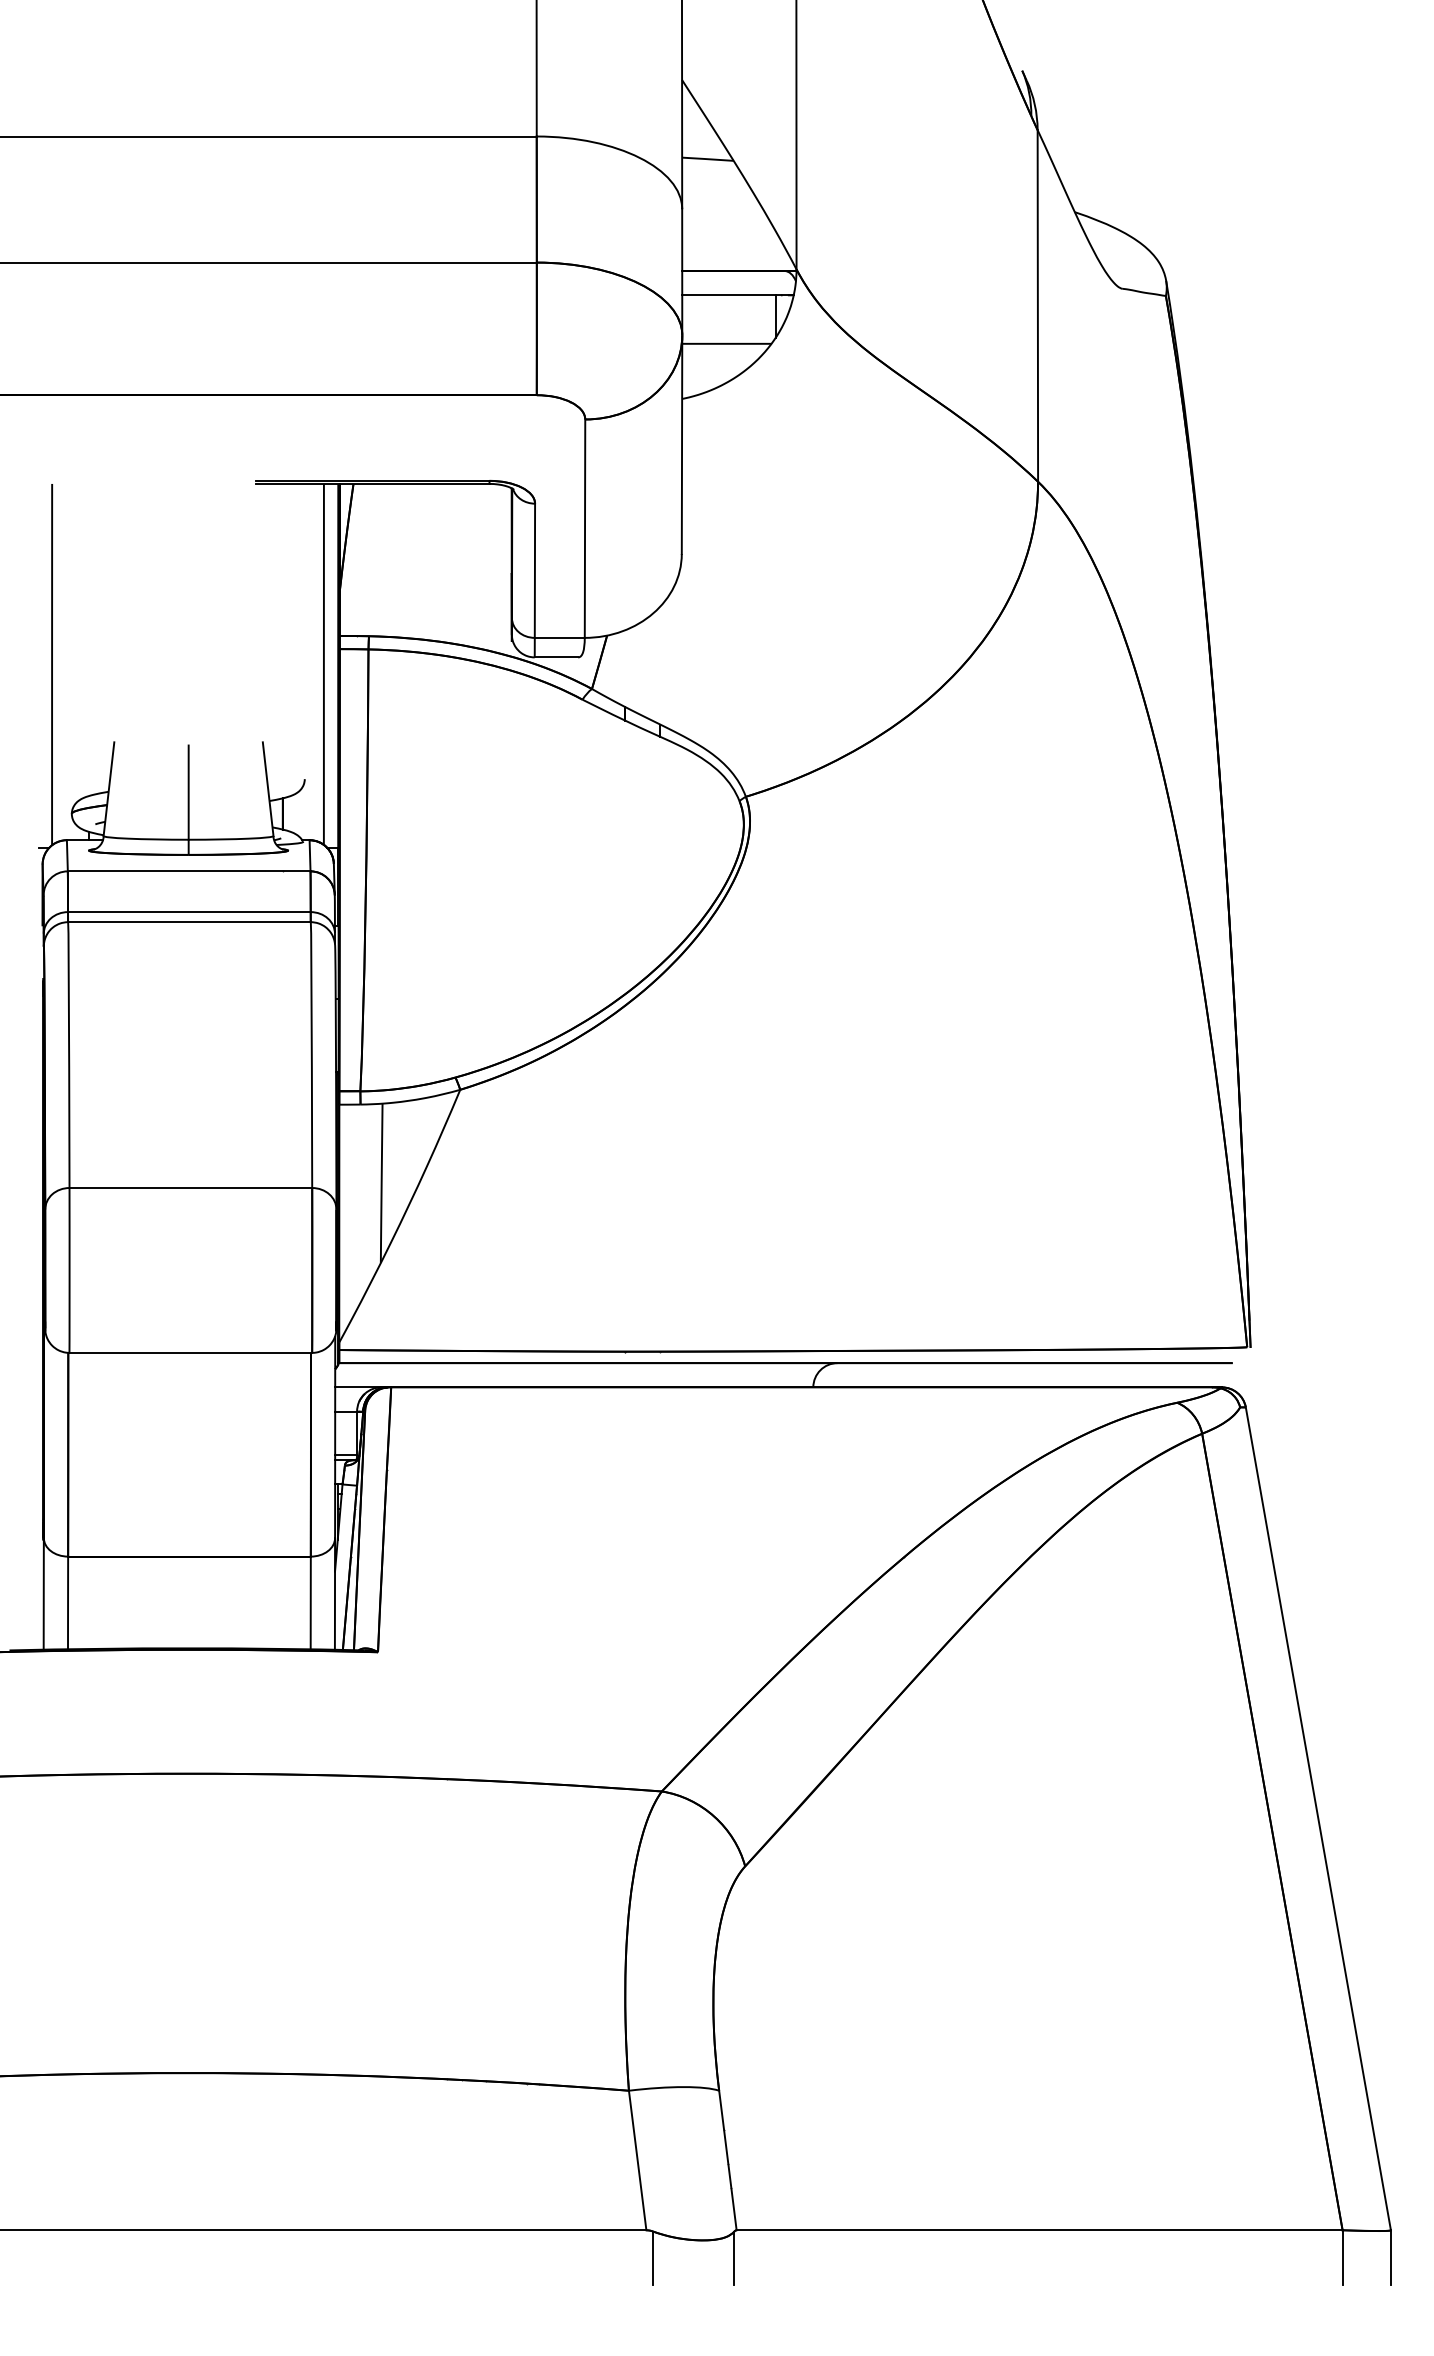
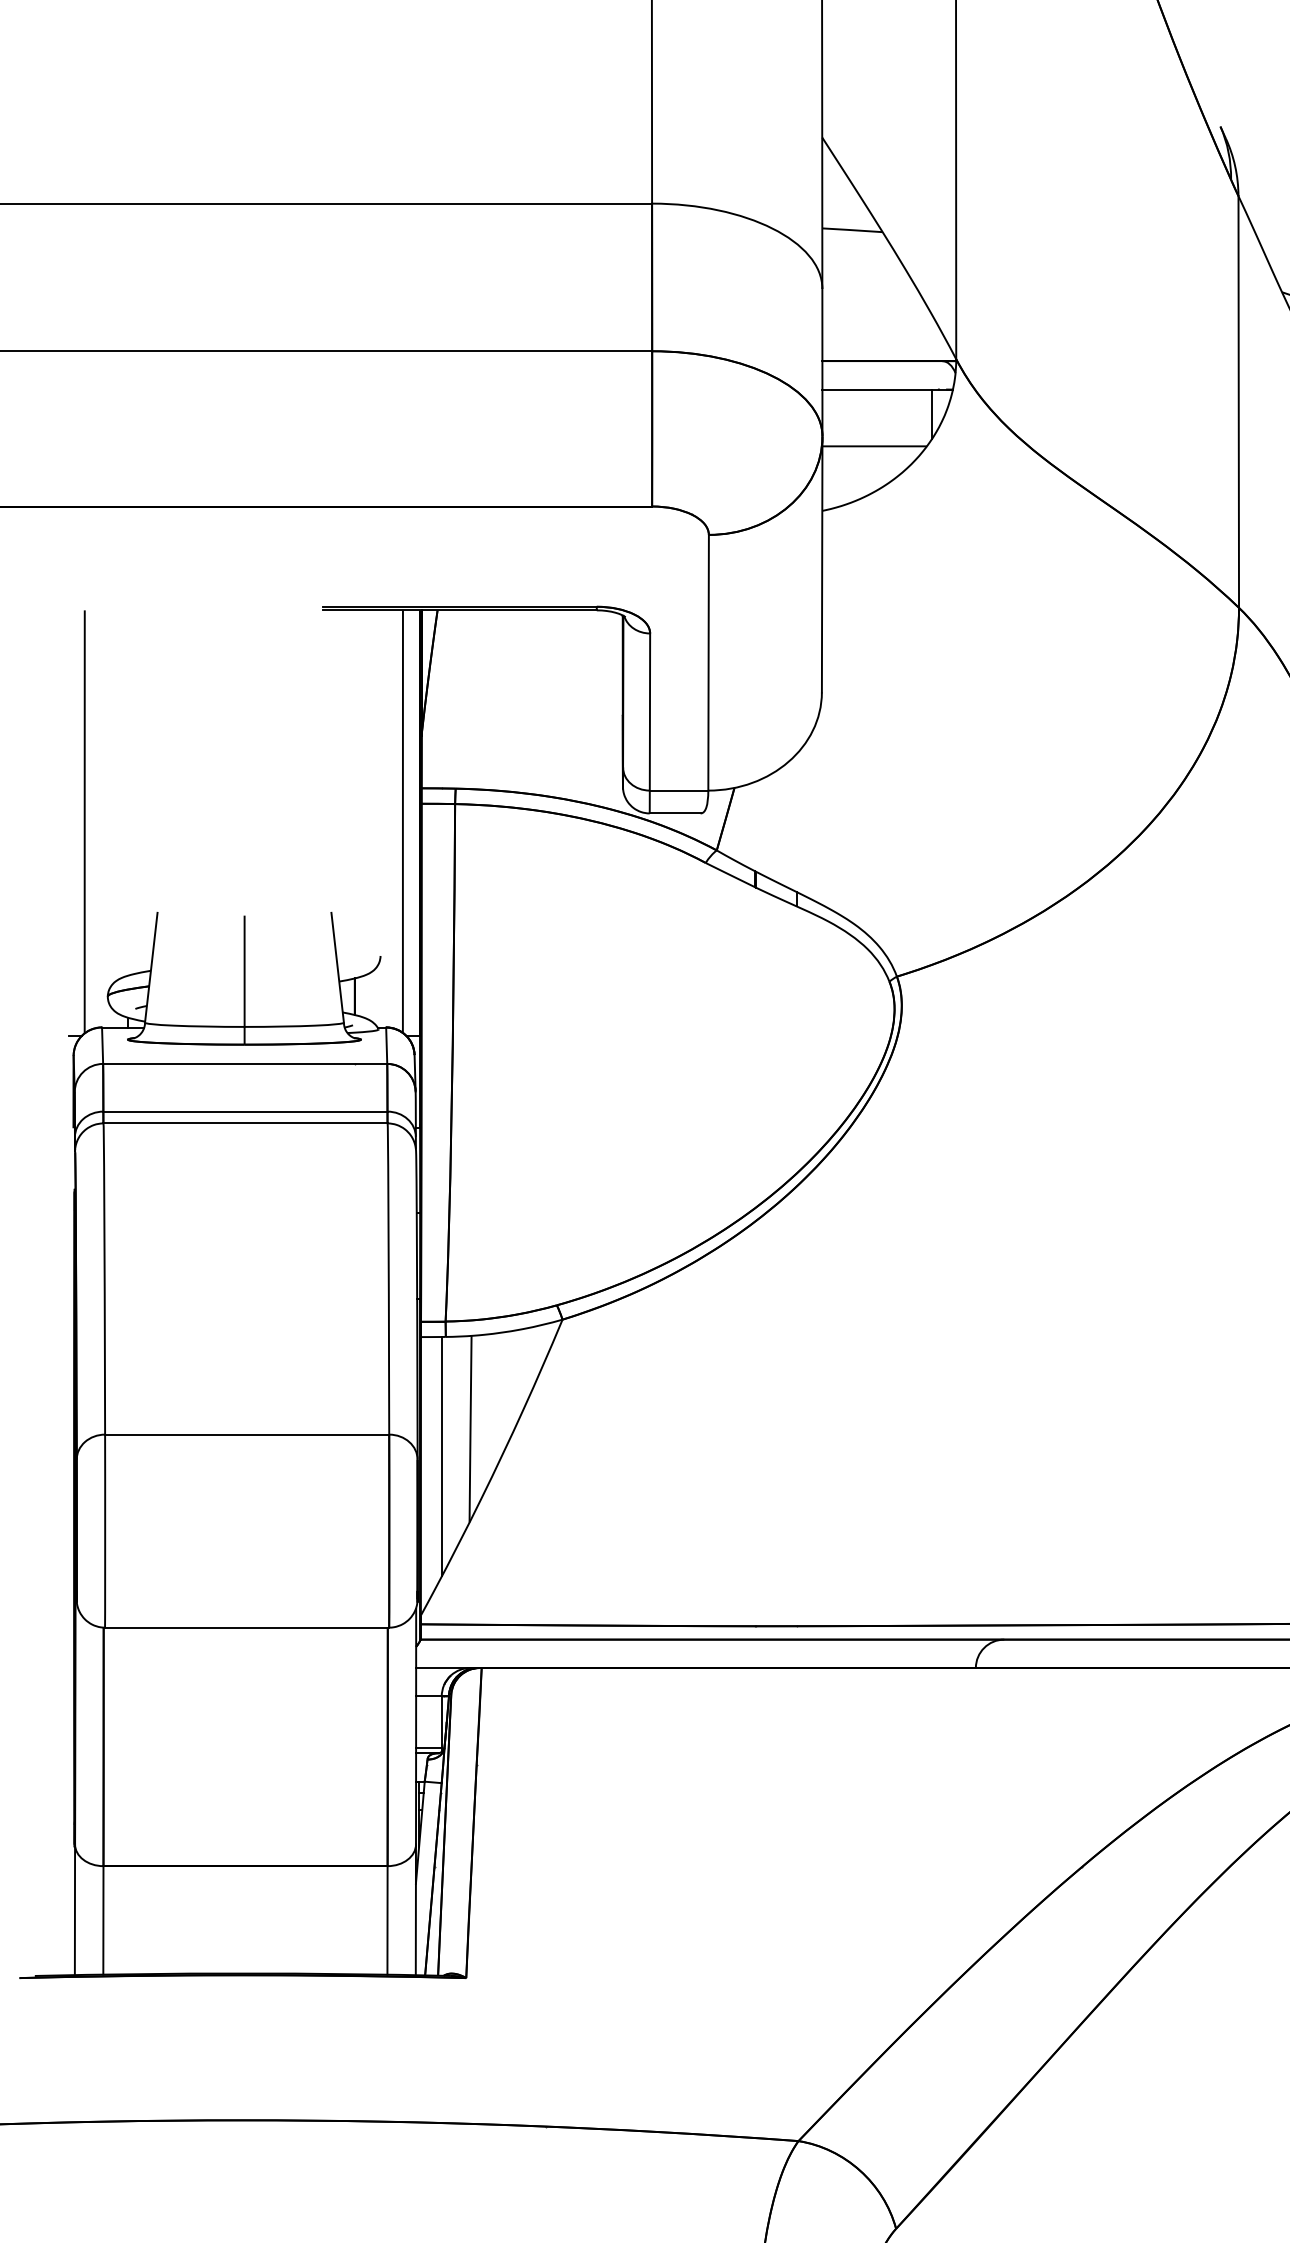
line: (357, 1206) -> (442, 1456), added

